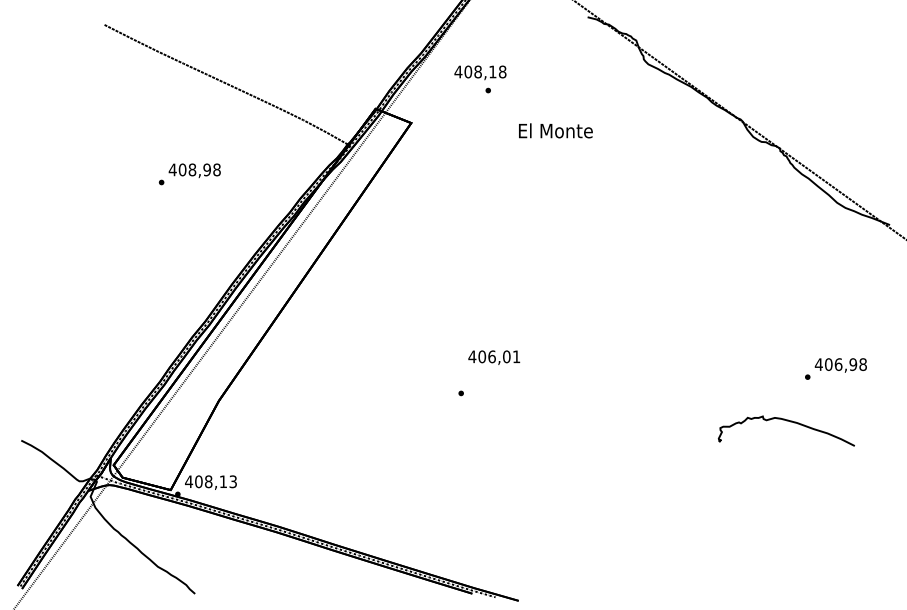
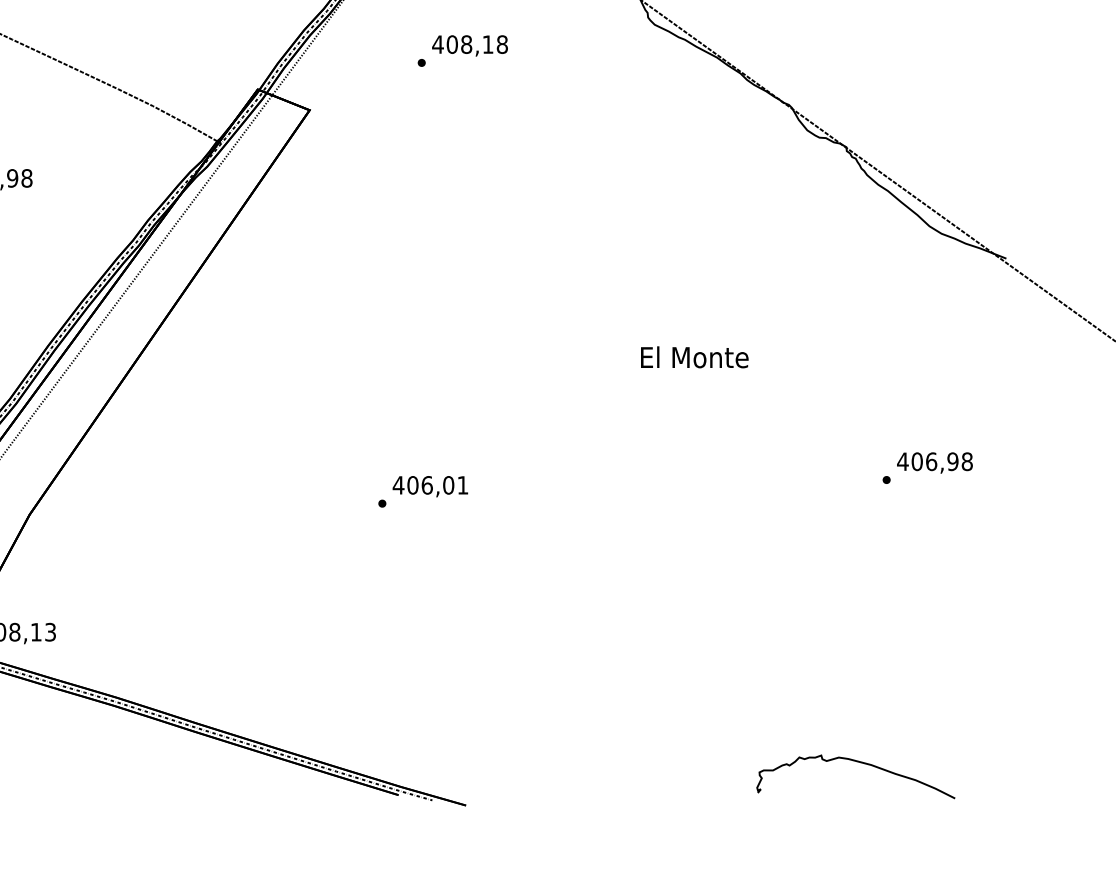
text: (480, 72) -> (470, 45), moved
text: (555, 130) -> (694, 356), moved
text: (494, 357) -> (430, 486), moved
curve: (786, 421) -> (855, 762), moved

